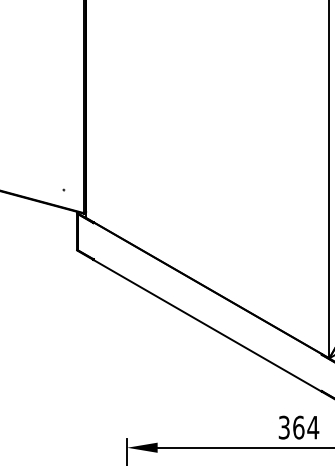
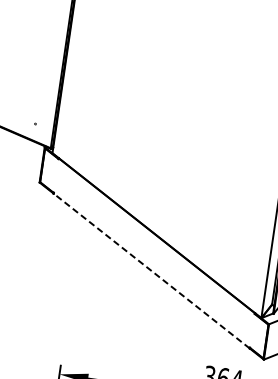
line: (207, 325) -> (151, 270), solid -> dashed

